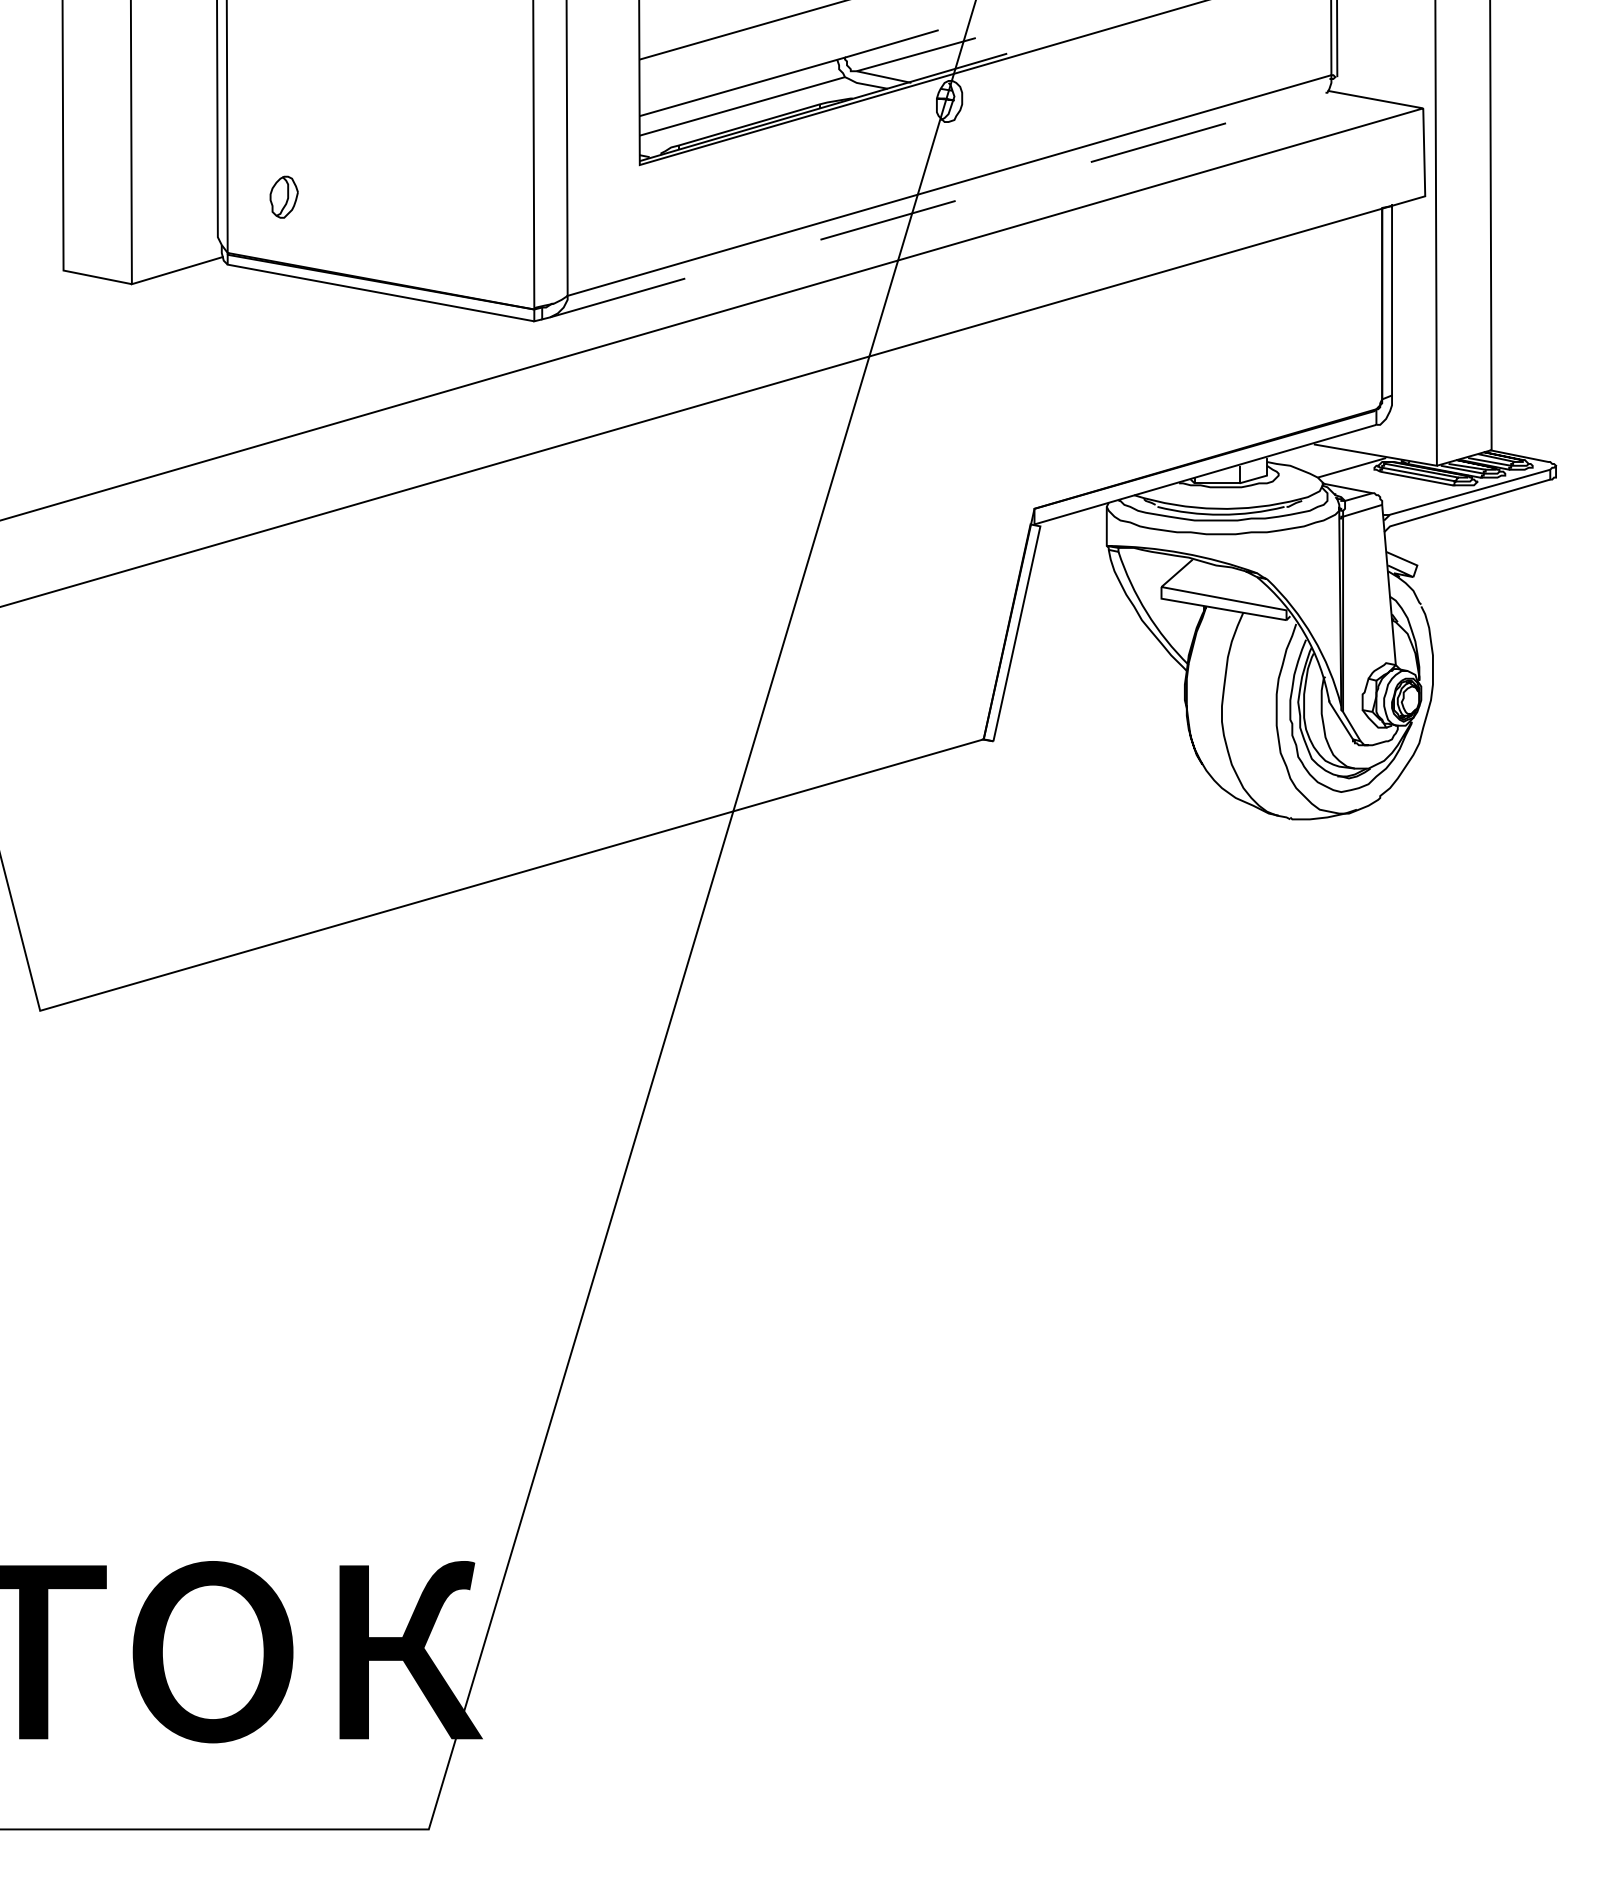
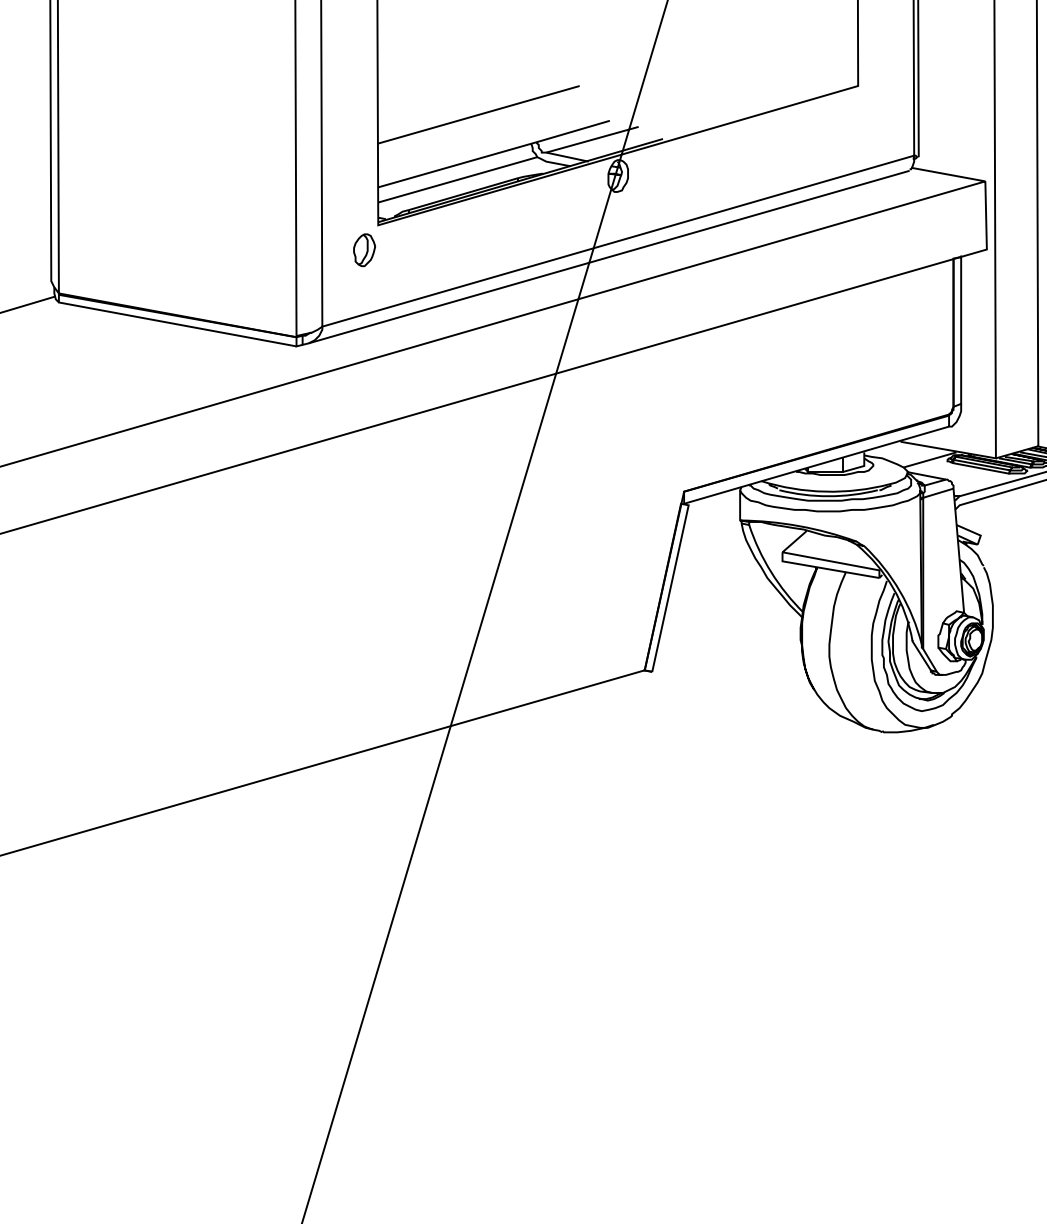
part: (283, 196) -> (364, 249), moved
line: (938, 205) -> (609, 256), dashed -> solid

